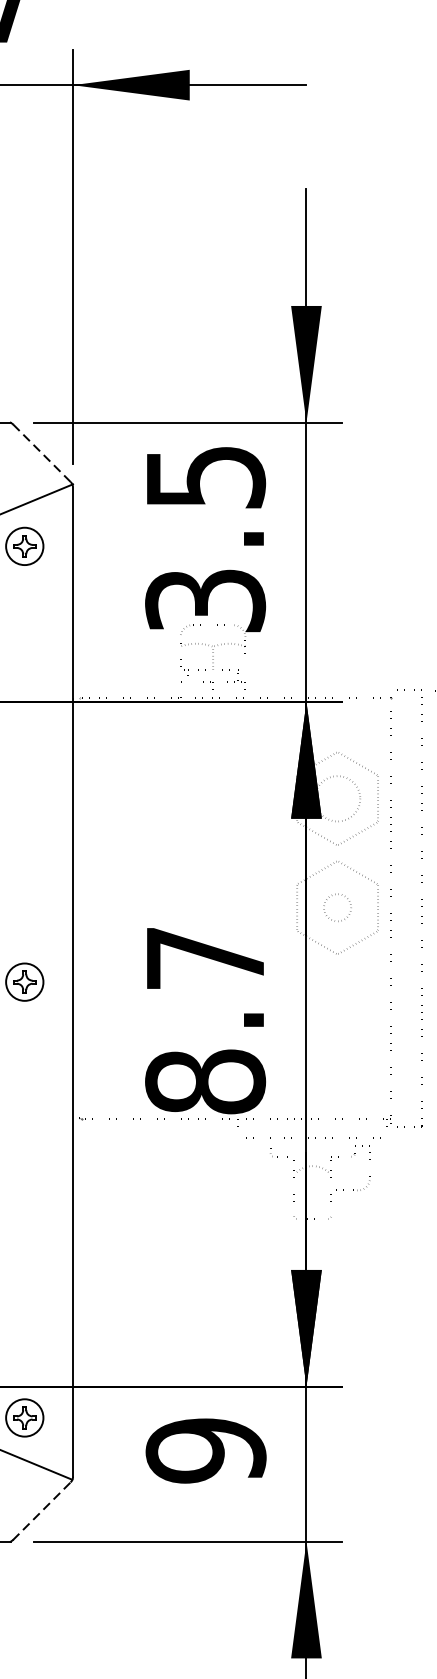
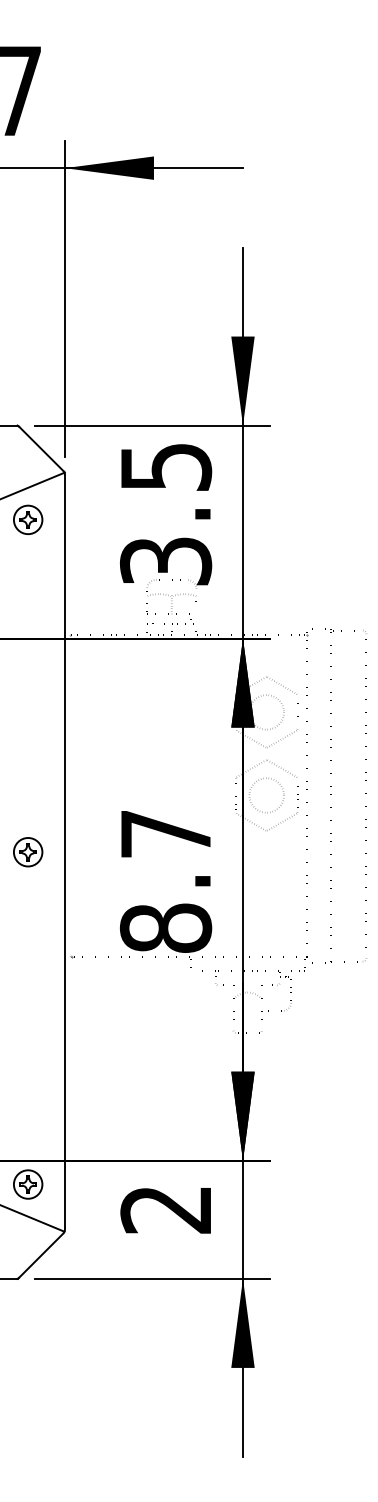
line: (40, 452) -> (40, 448), dashed -> solid
circle: (337, 907) -> (266, 795), size x1.67
text: (206, 1450) -> (166, 1209), 9 -> 2
line: (42, 1510) -> (41, 1255), dashed -> solid

